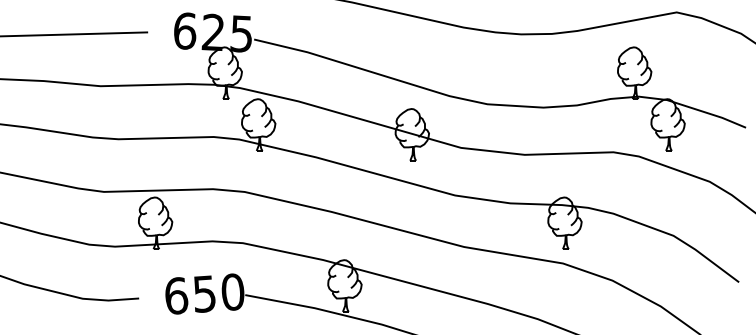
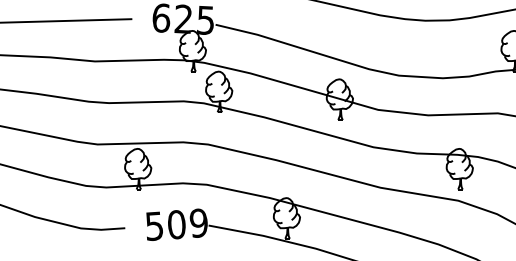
text: (204, 293) -> (176, 224), 650 -> 509

